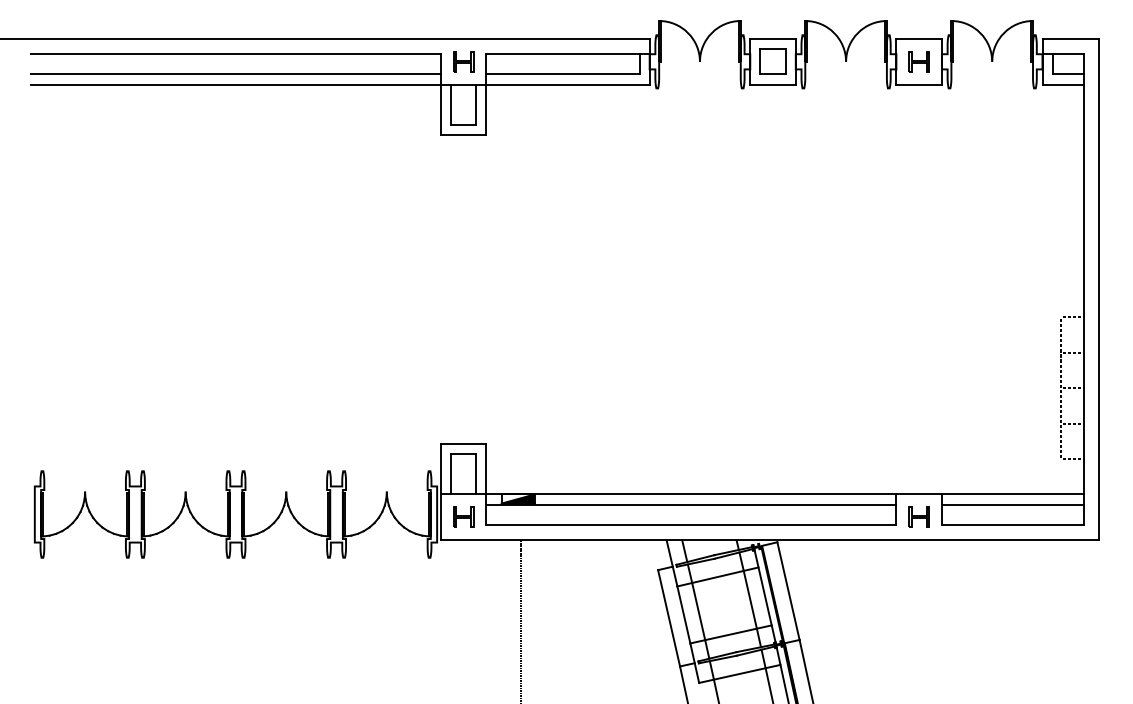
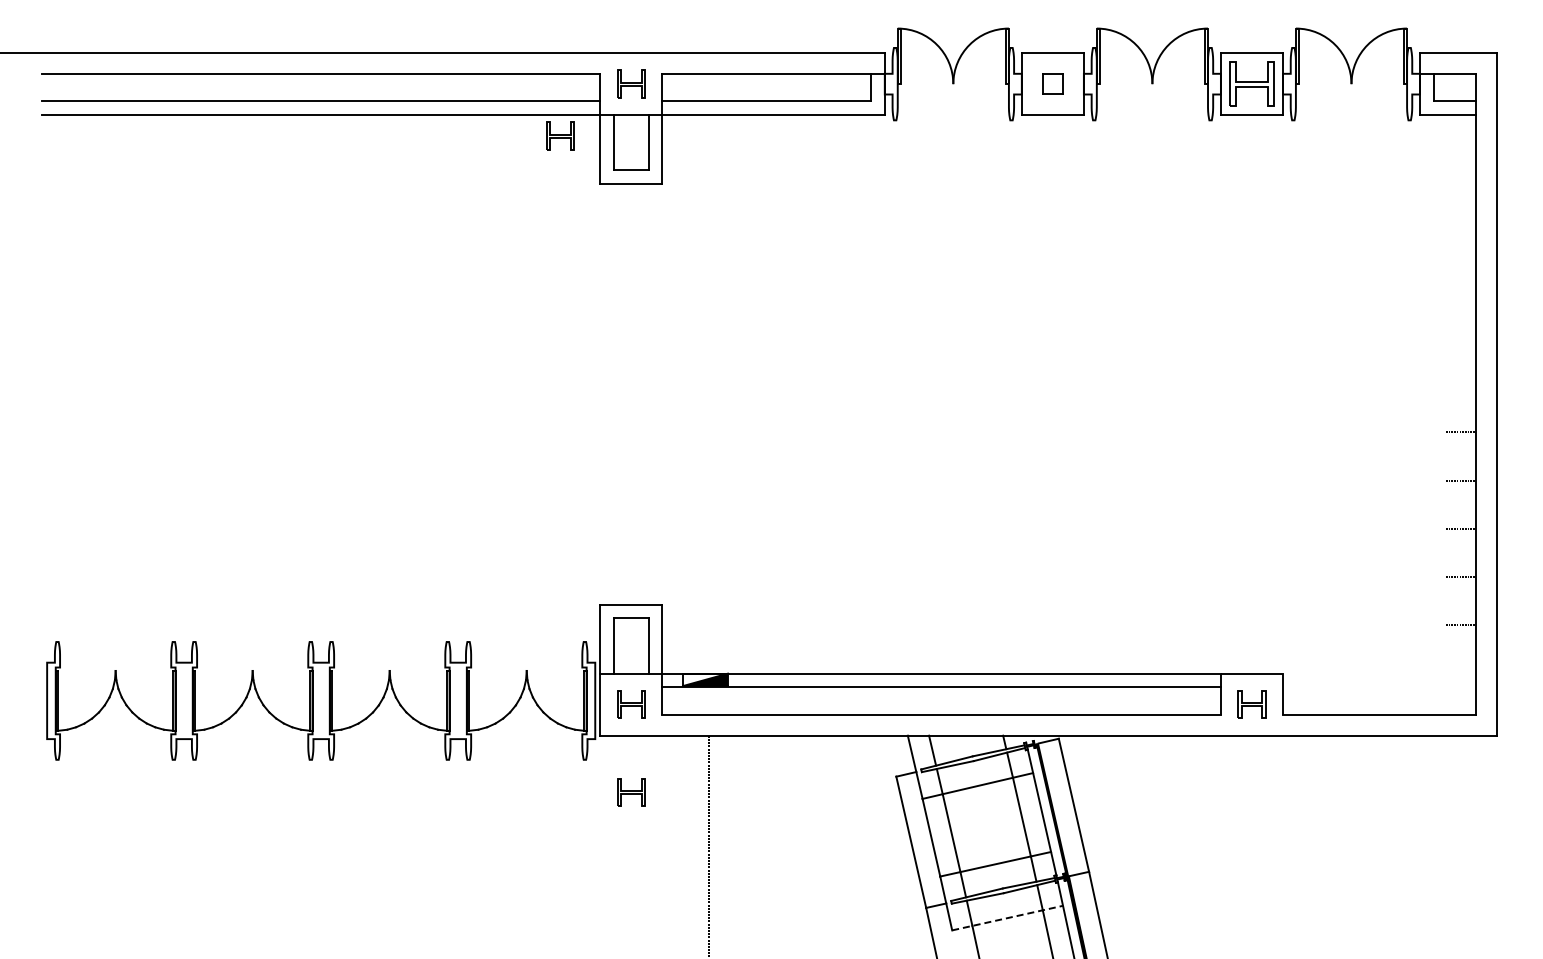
part: (772, 61) -> (1052, 83), size x0.6
part: (918, 61) -> (1251, 83), size x1.6
part: (411, 99) -> (560, 135), added
line: (1061, 387) -> (1445, 528), removed
line: (1012, 494) -> (1379, 673), removed
line: (1012, 504) -> (1379, 687), removed
part: (463, 581) -> (631, 792), added
line: (739, 674) -> (1007, 918), solid -> dashed

